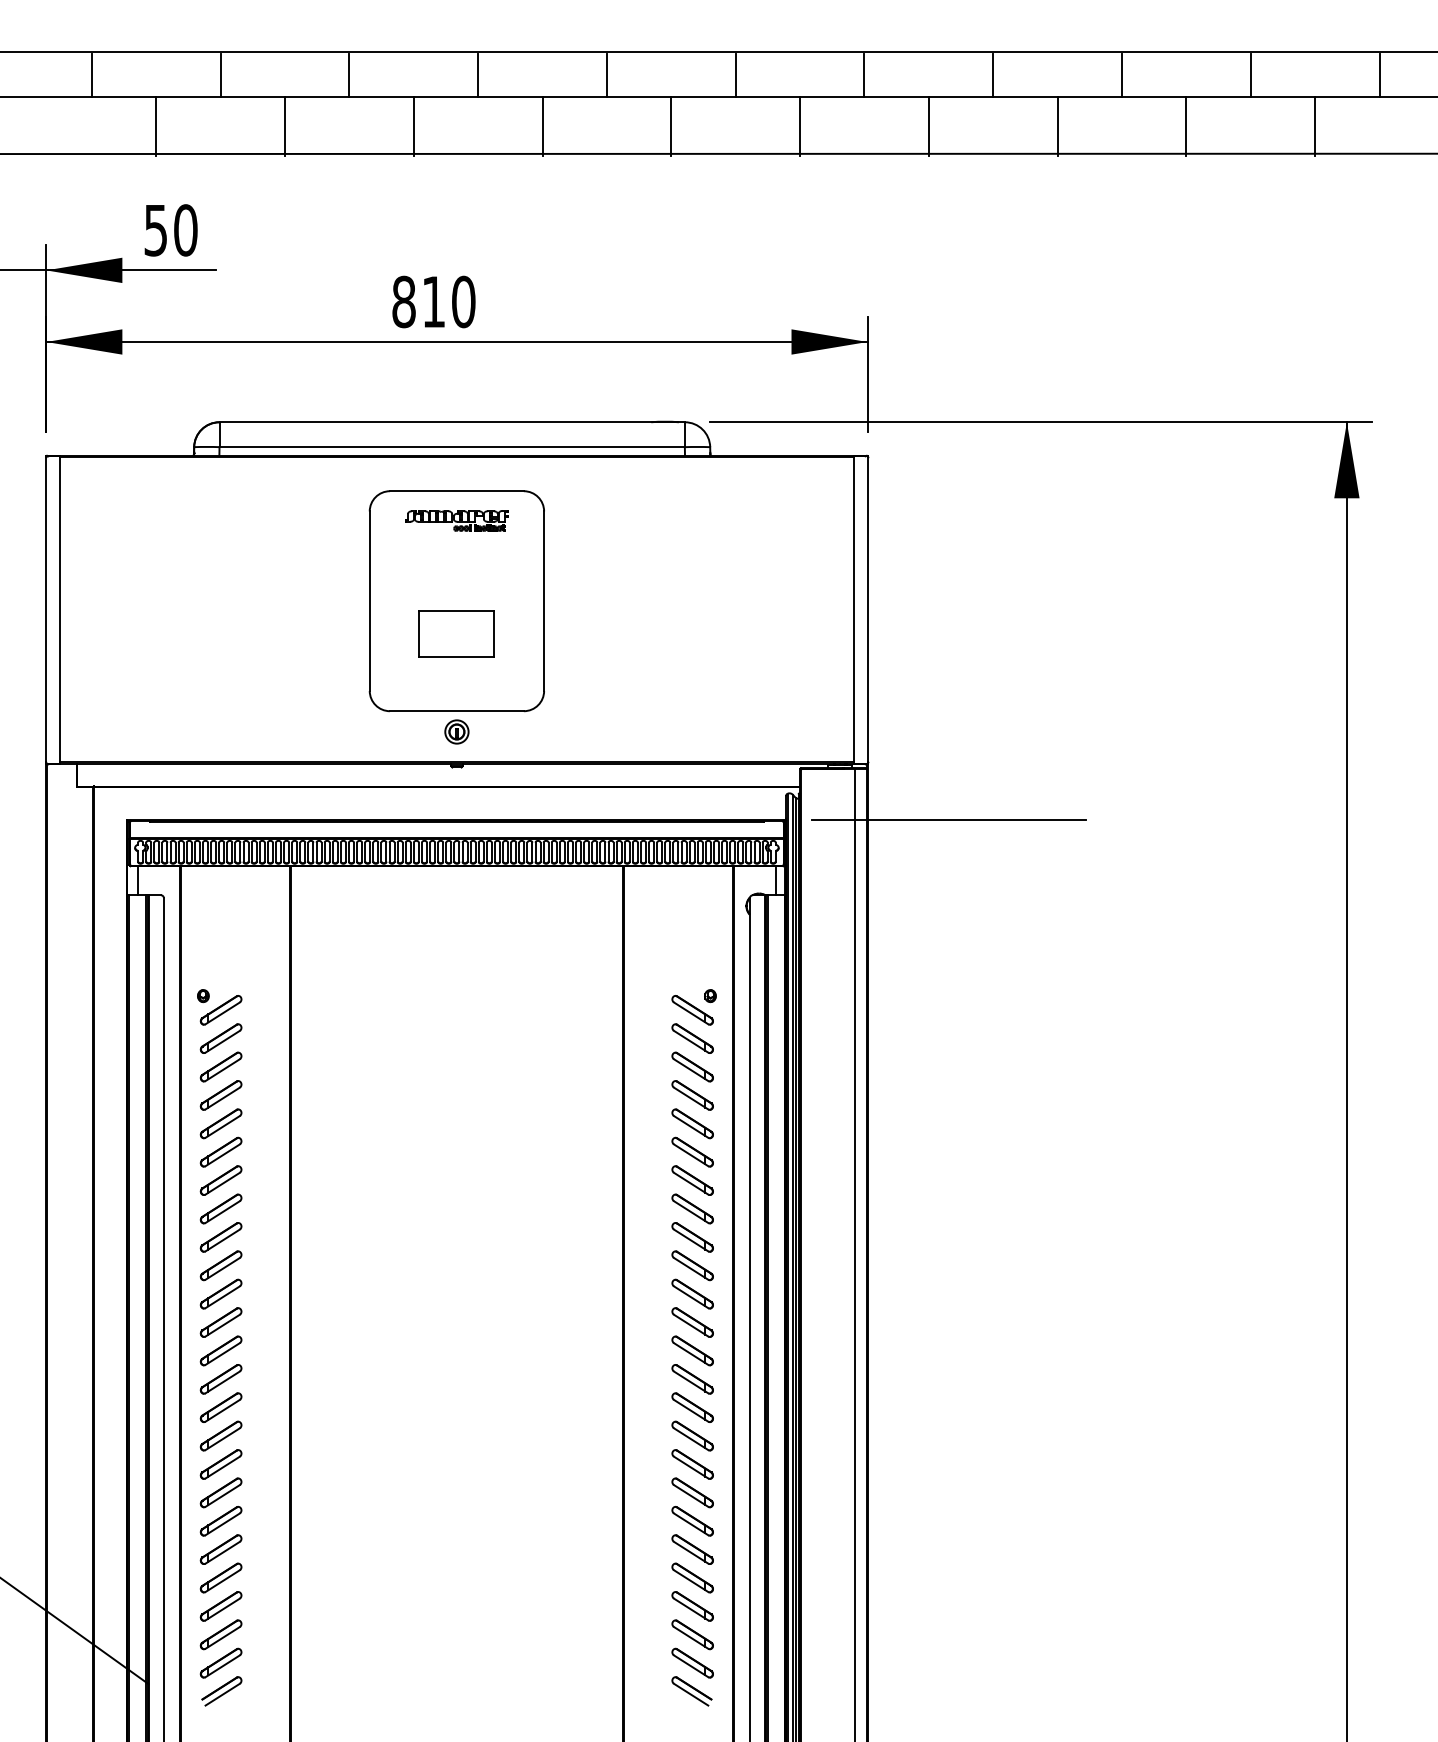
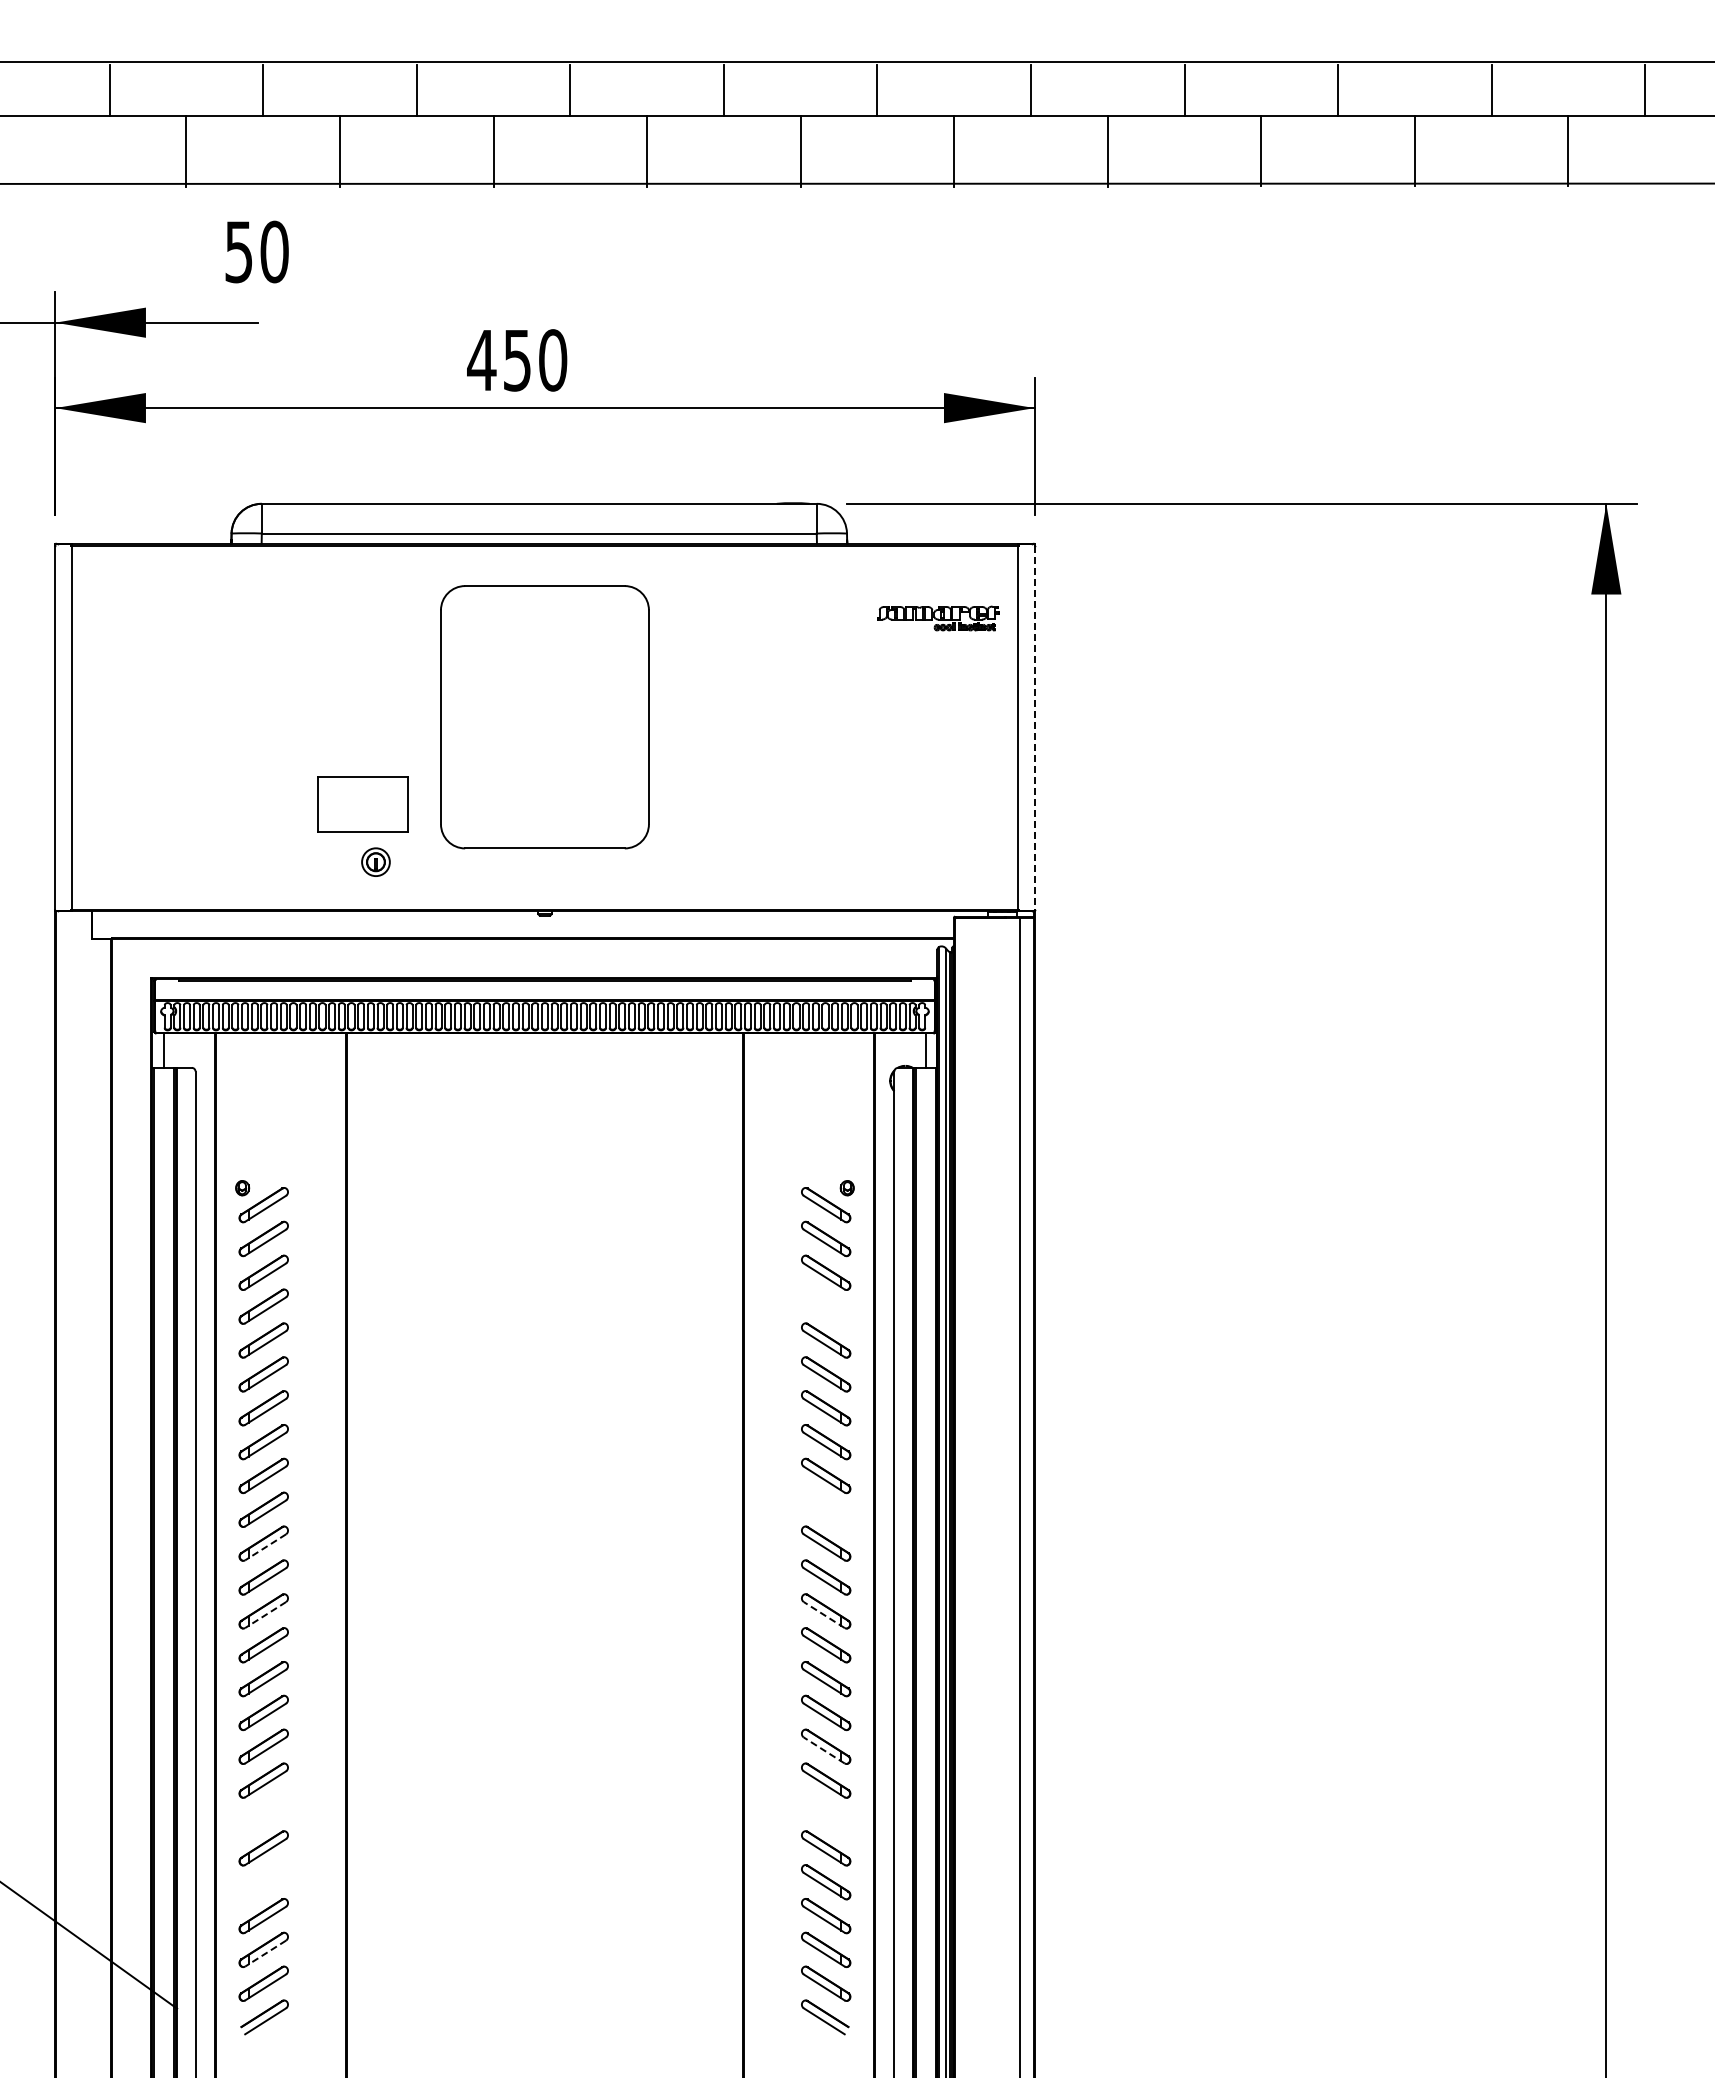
text: (170, 229) -> (256, 251), moved
text: (417, 302) -> (498, 360), 810 -> 450
part: (457, 520) -> (938, 618), moved
line: (867, 609) -> (1034, 727), solid -> dashed
part: (456, 634) -> (362, 804), moved
part: (456, 731) -> (375, 861), moved
line: (948, 820) -> (1131, 978), removed
part: (693, 1095) -> (826, 1306), removed
part: (693, 1265) -> (826, 1509), removed
line: (222, 1297) -> (265, 1547), solid -> dashed
line: (690, 1353) -> (823, 1614), solid -> dashed
line: (222, 1354) -> (265, 1615), solid -> dashed
line: (690, 1467) -> (823, 1750), solid -> dashed
part: (220, 1521) -> (263, 1814), removed
part: (693, 1521) -> (826, 1814), removed
part: (220, 1578) -> (263, 1882), removed
line: (222, 1637) -> (265, 1953), solid -> dashed

